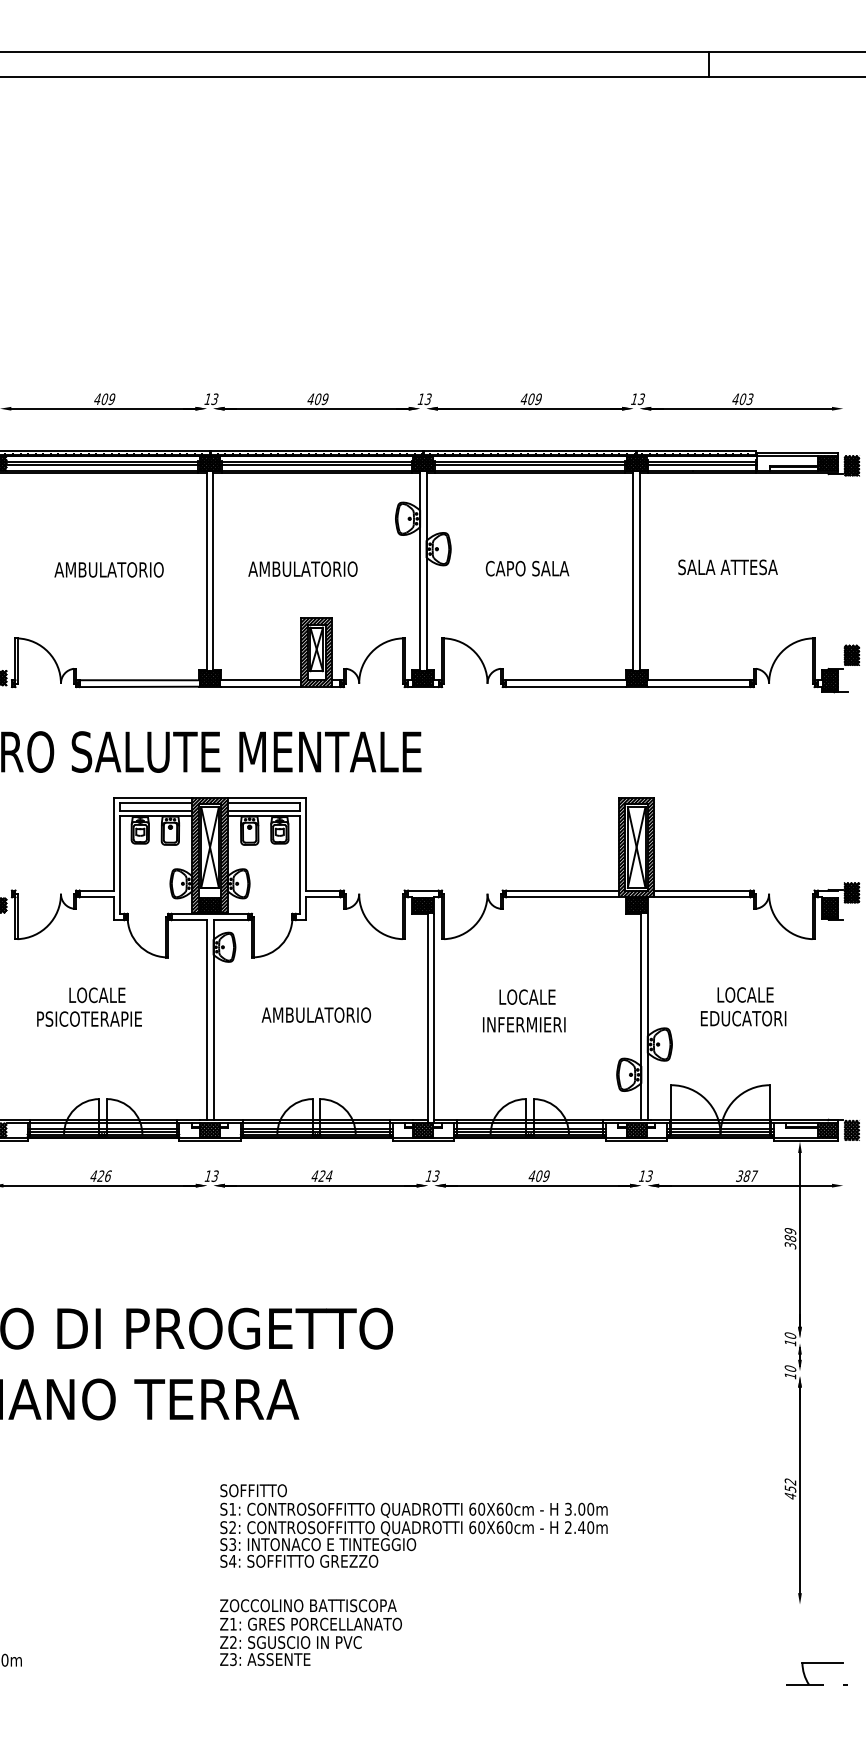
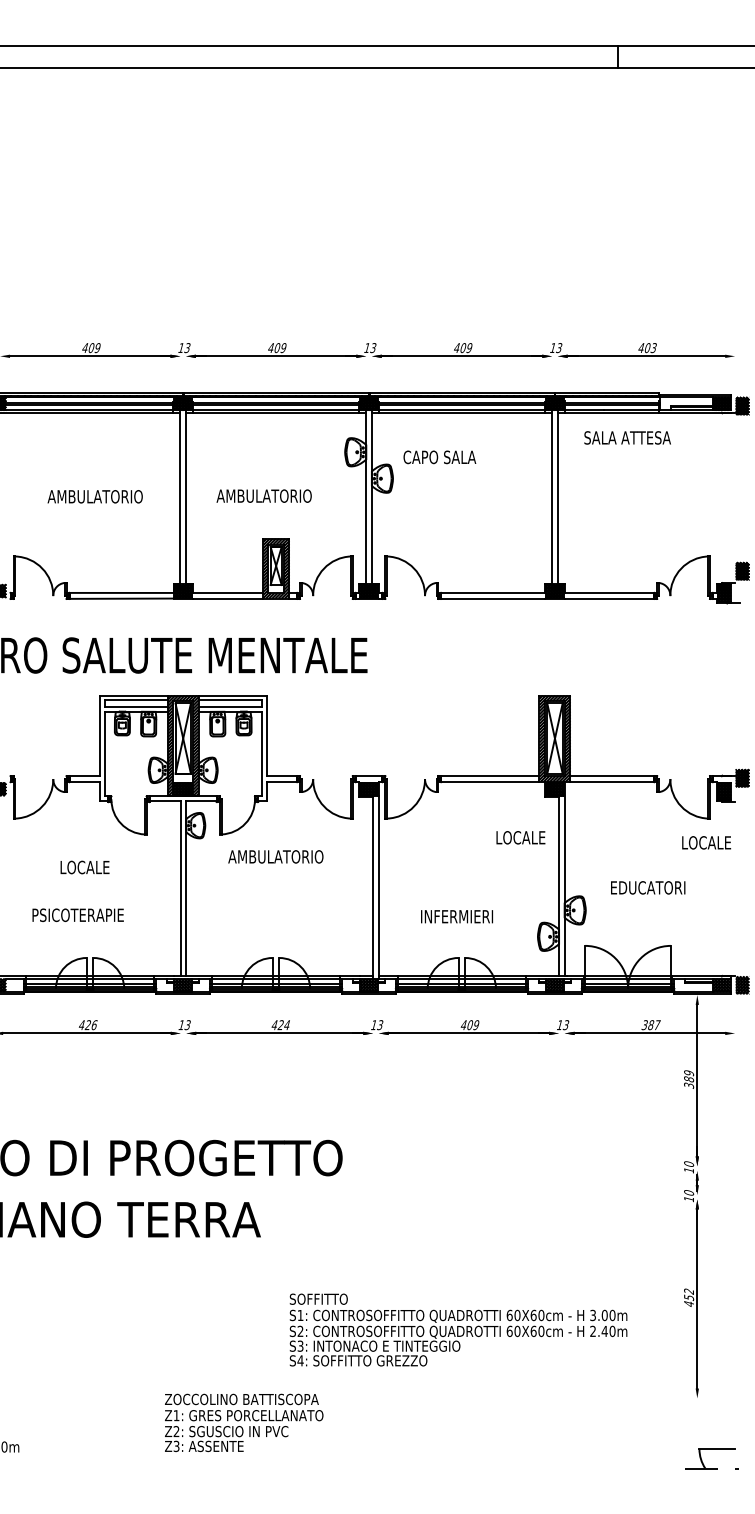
text: (727, 567) -> (627, 438), moved
text: (527, 568) -> (439, 457), moved
text: (745, 994) -> (706, 842), moved
text: (527, 996) -> (520, 837), moved
text: (315, 1014) -> (275, 856), moved
text: (89, 1018) -> (78, 914), moved
text: (524, 1024) -> (457, 916), moved
text: (413, 1525) -> (458, 1329), moved
text: (310, 1632) -> (243, 1422), moved

